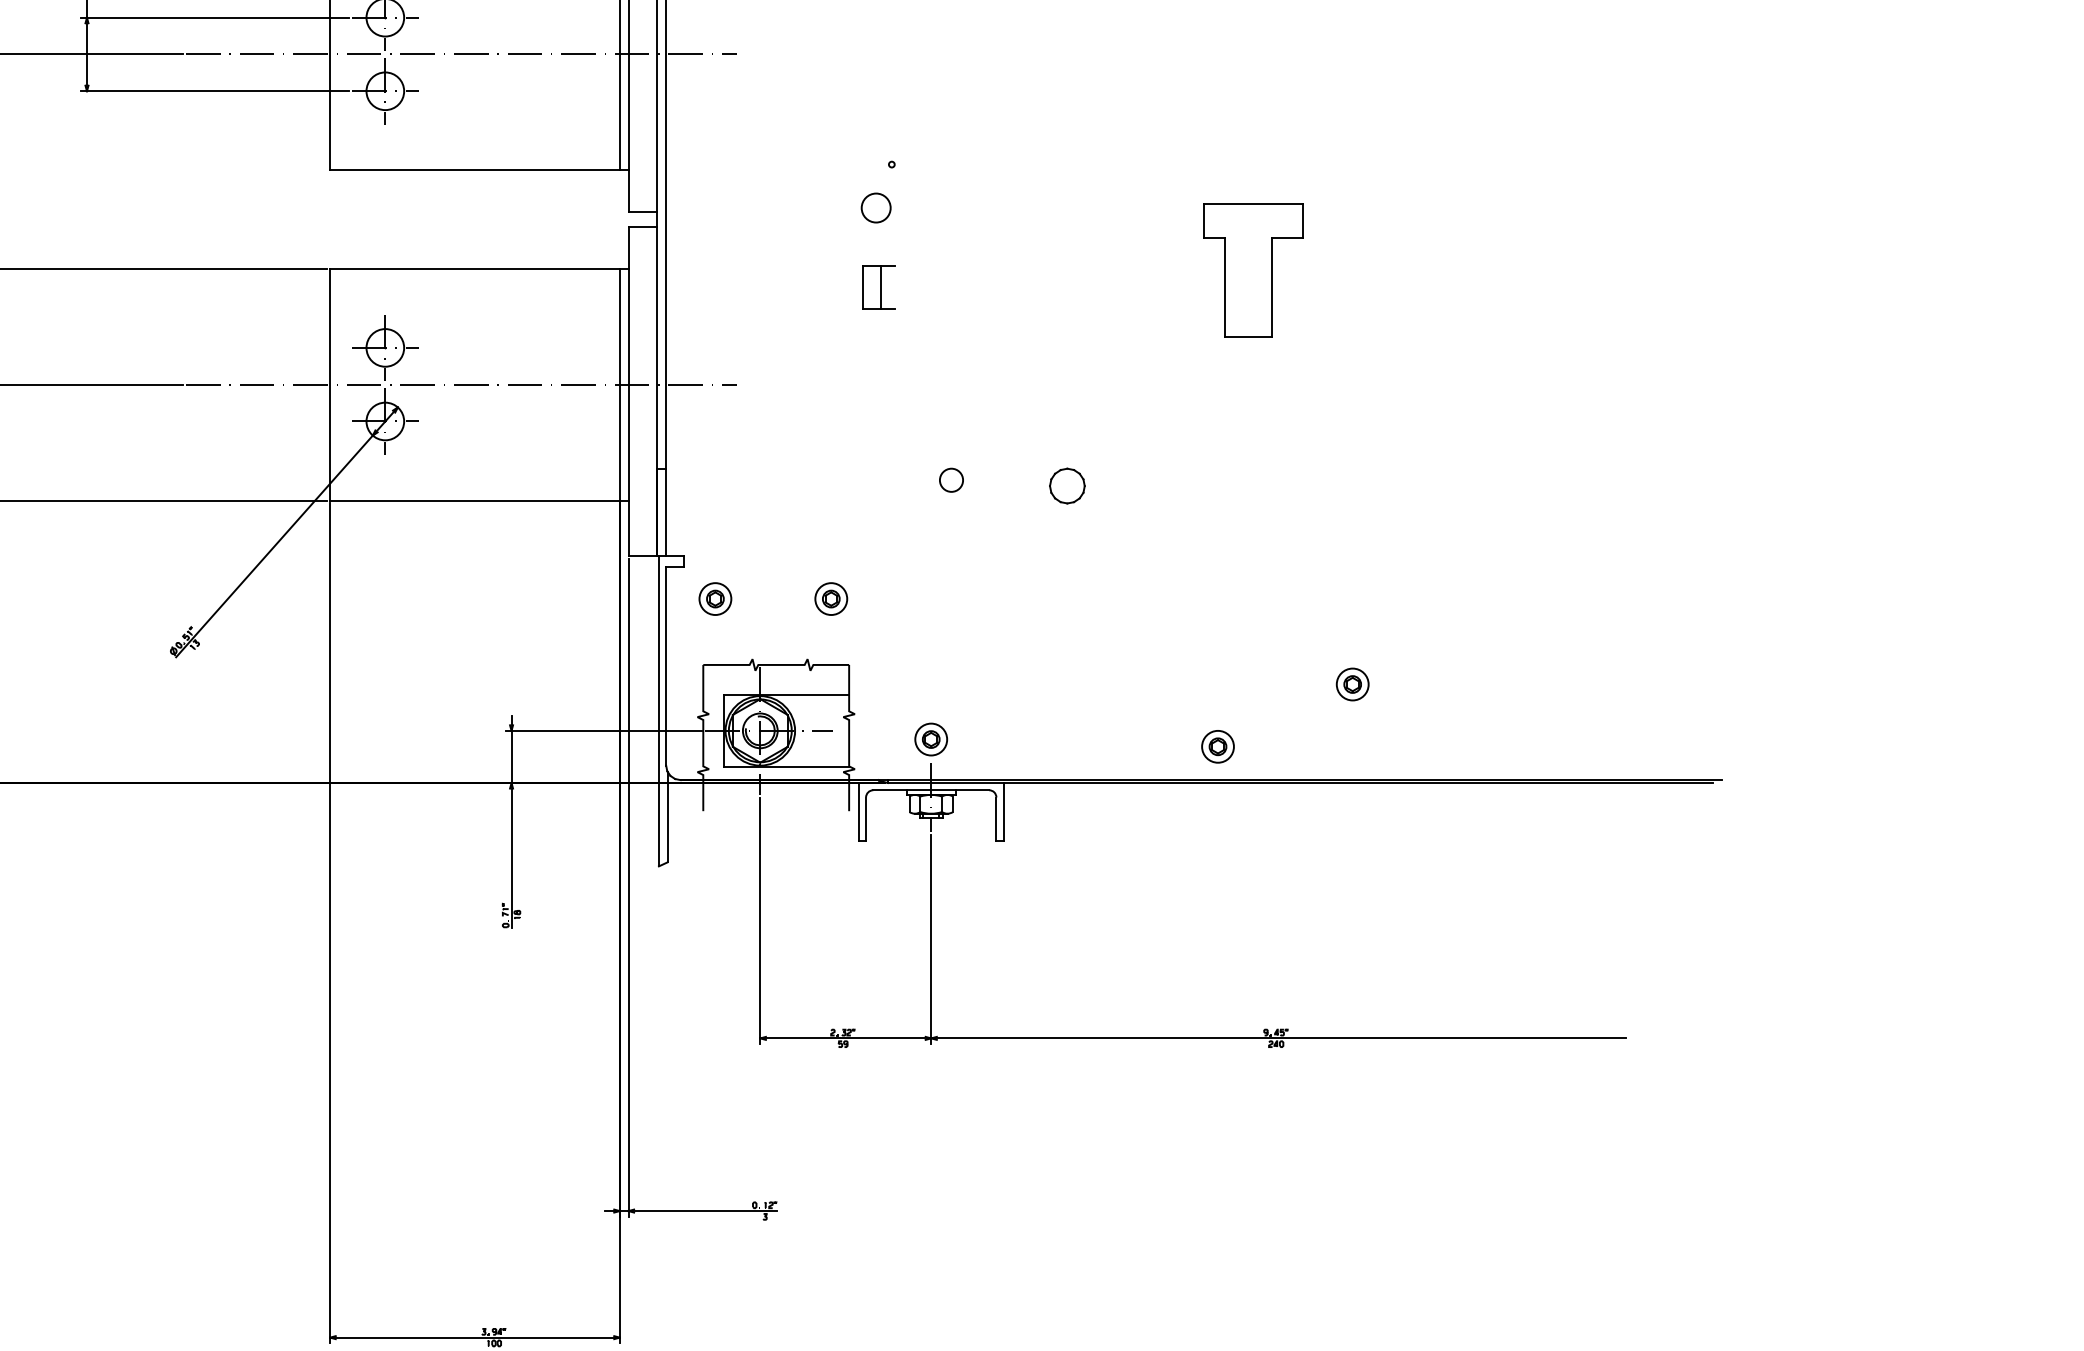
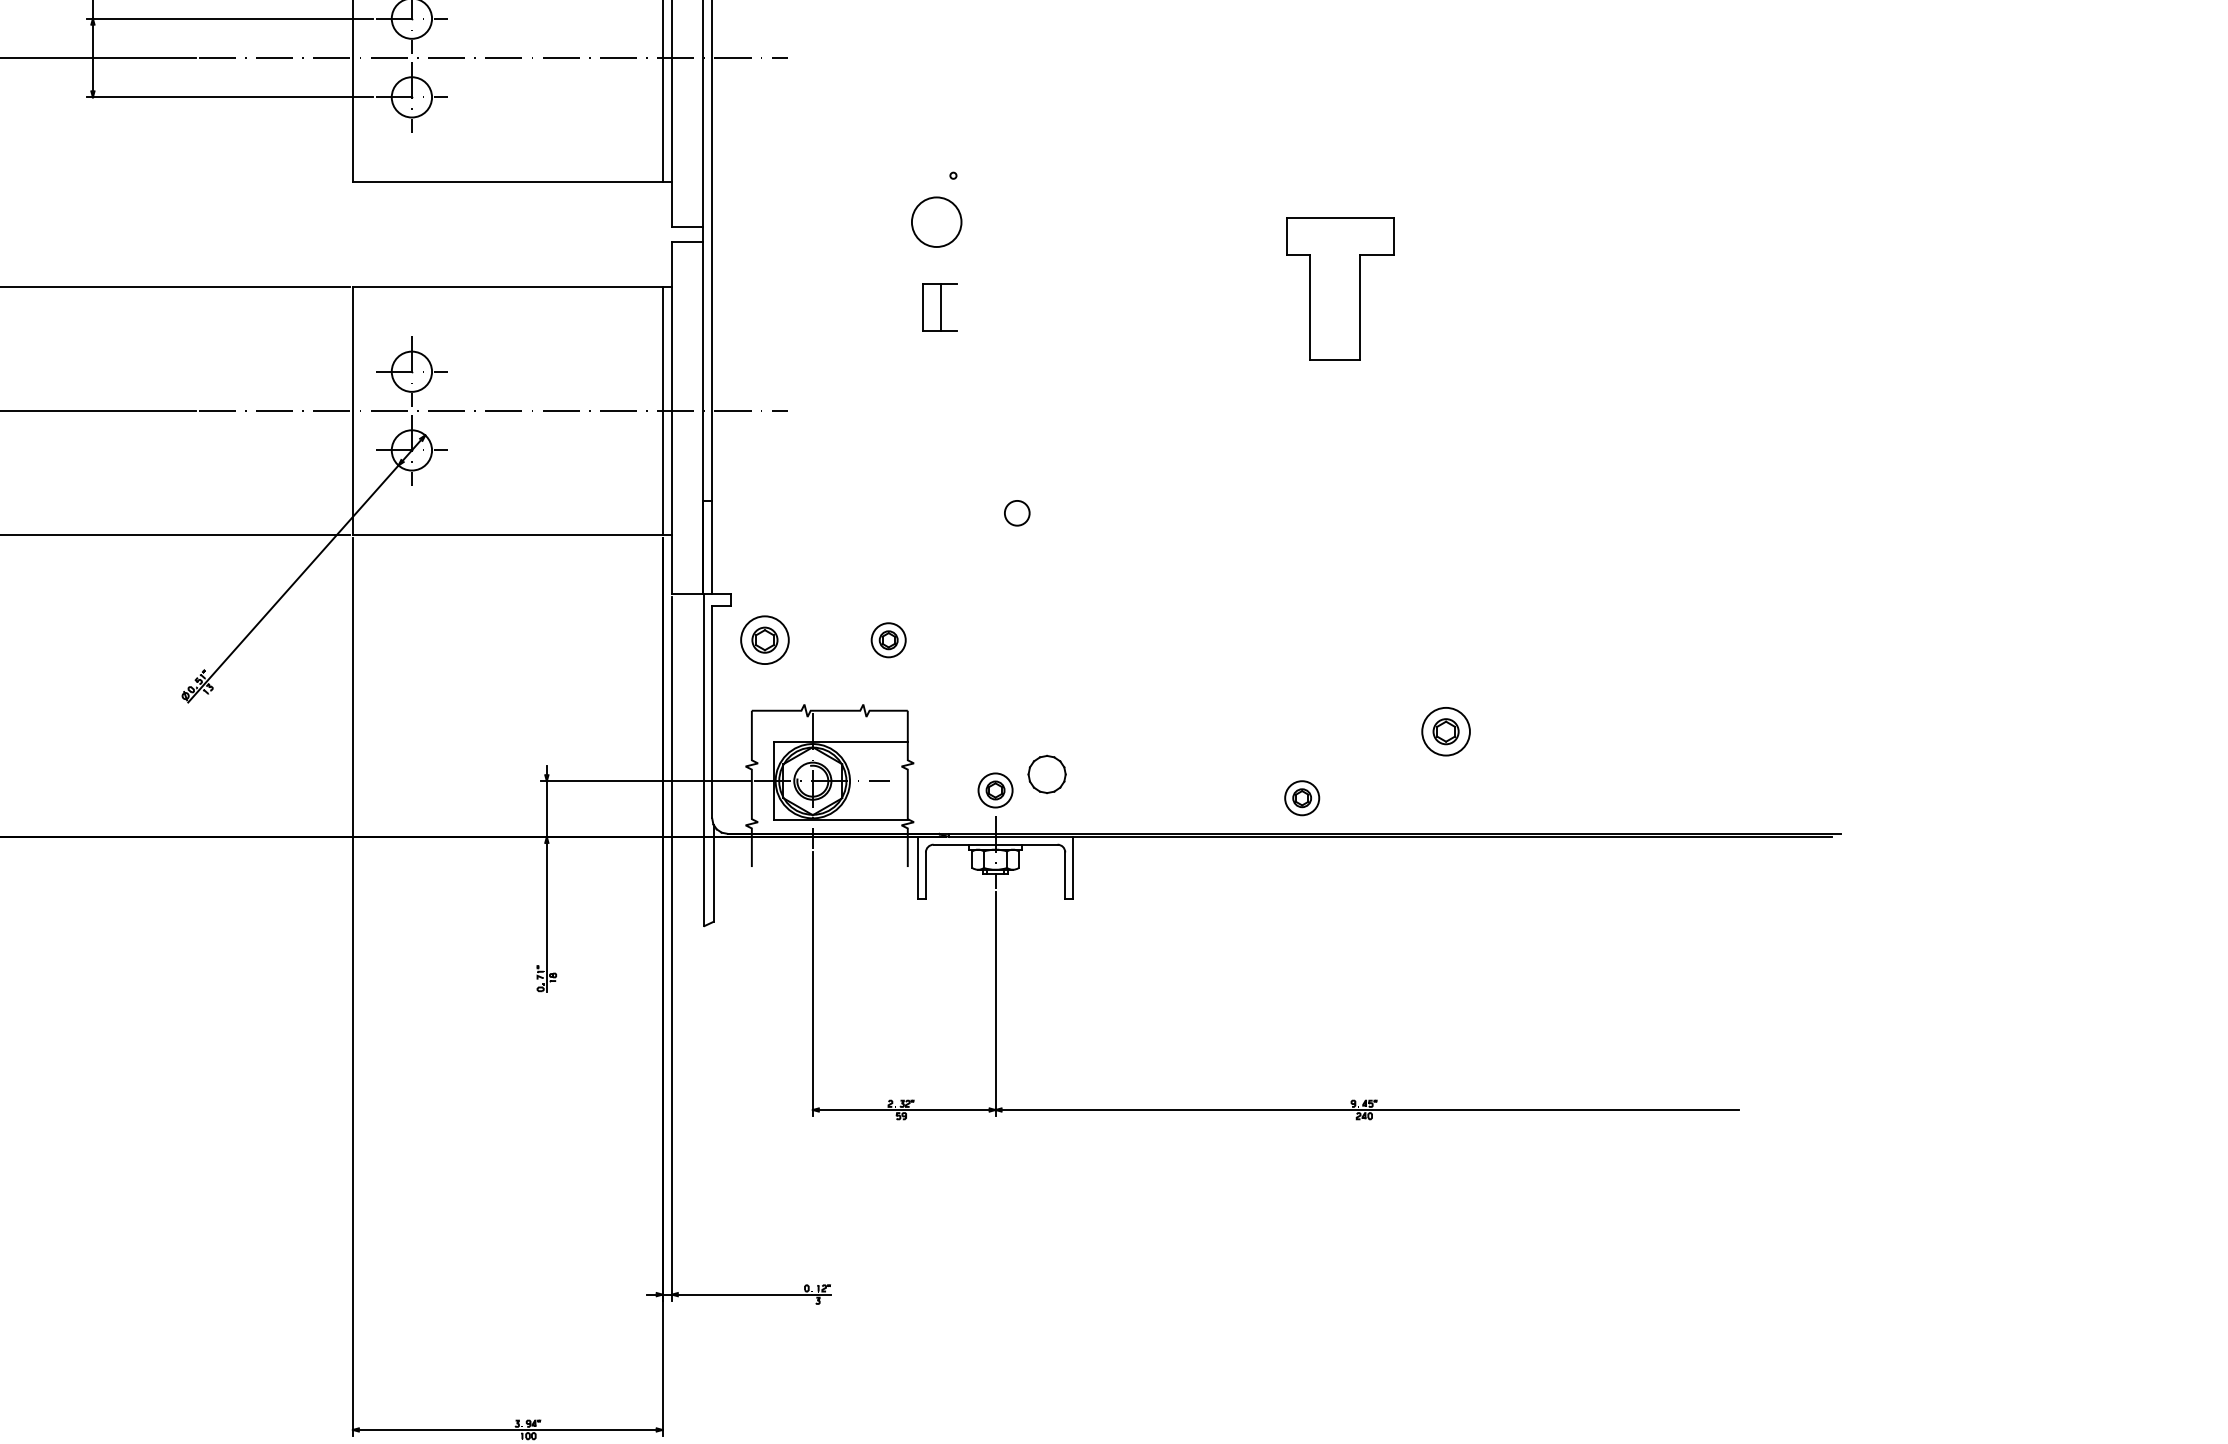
circle: (875, 207) -> (936, 221), size x1.6
part: (1066, 486) -> (1046, 774), moved
part: (715, 599) -> (764, 640), size x1.4
part: (1352, 684) -> (1446, 731), size x1.4

